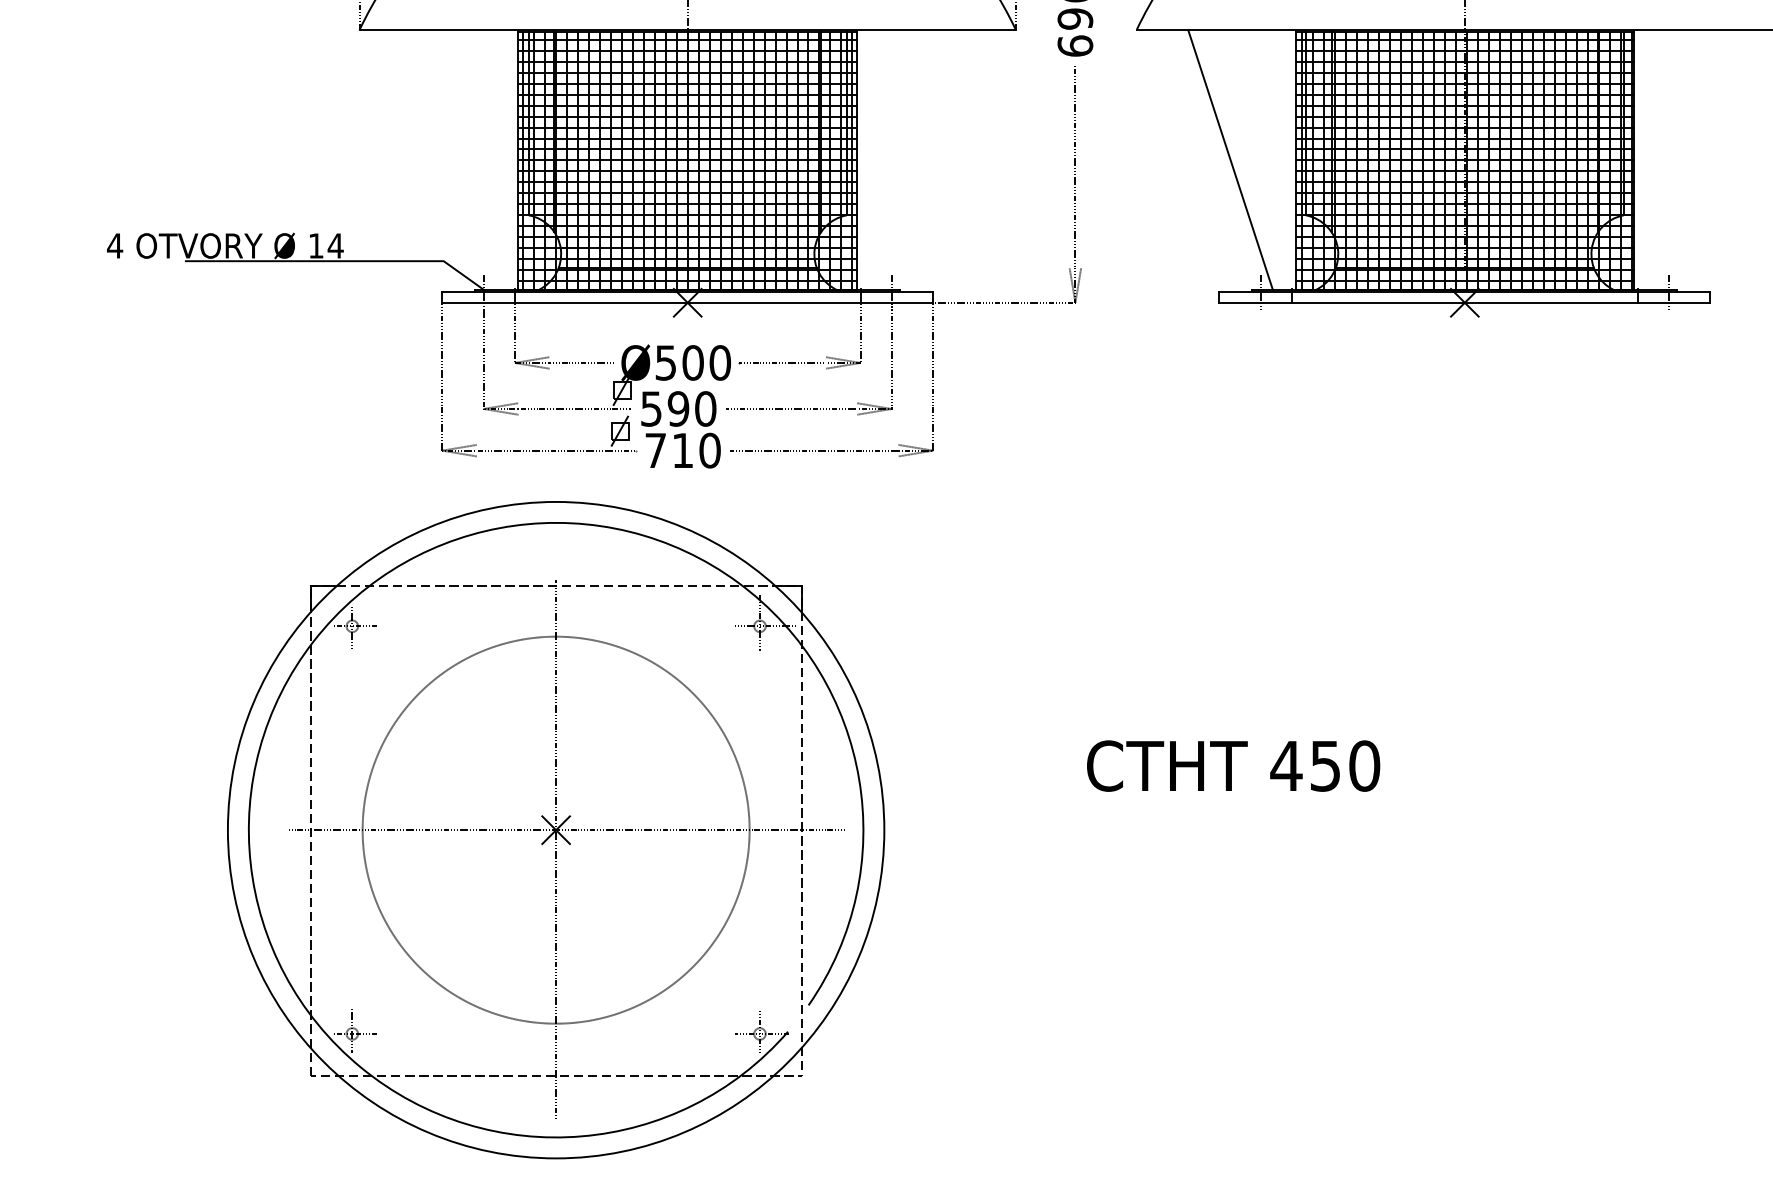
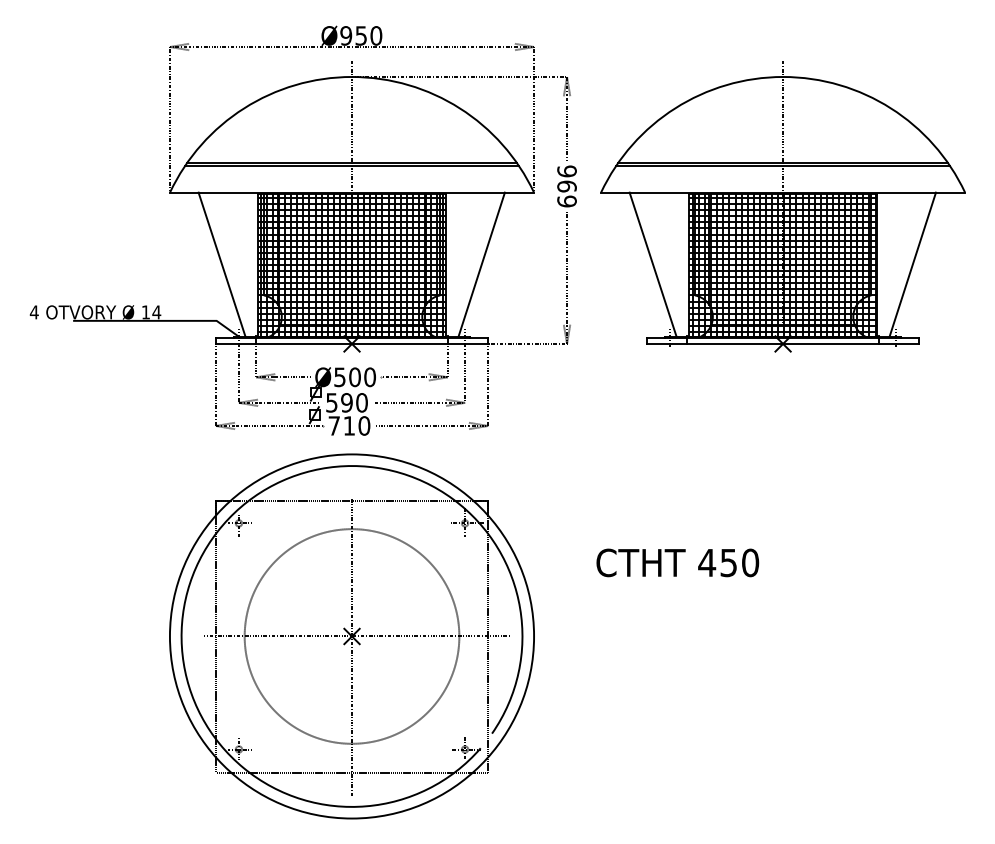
line: (452, 159) -> (221, 264), added
line: (921, 159) -> (481, 264), added
line: (1698, 159) -> (912, 264), added
text: (1233, 765) -> (677, 562), moved
part: (555, 830) -> (351, 636), moved

